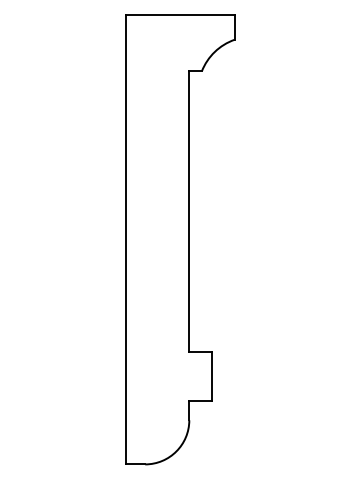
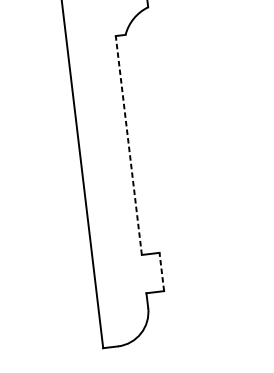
line: (189, 211) -> (128, 145), solid -> dashed
line: (211, 376) -> (161, 271), solid -> dashed

